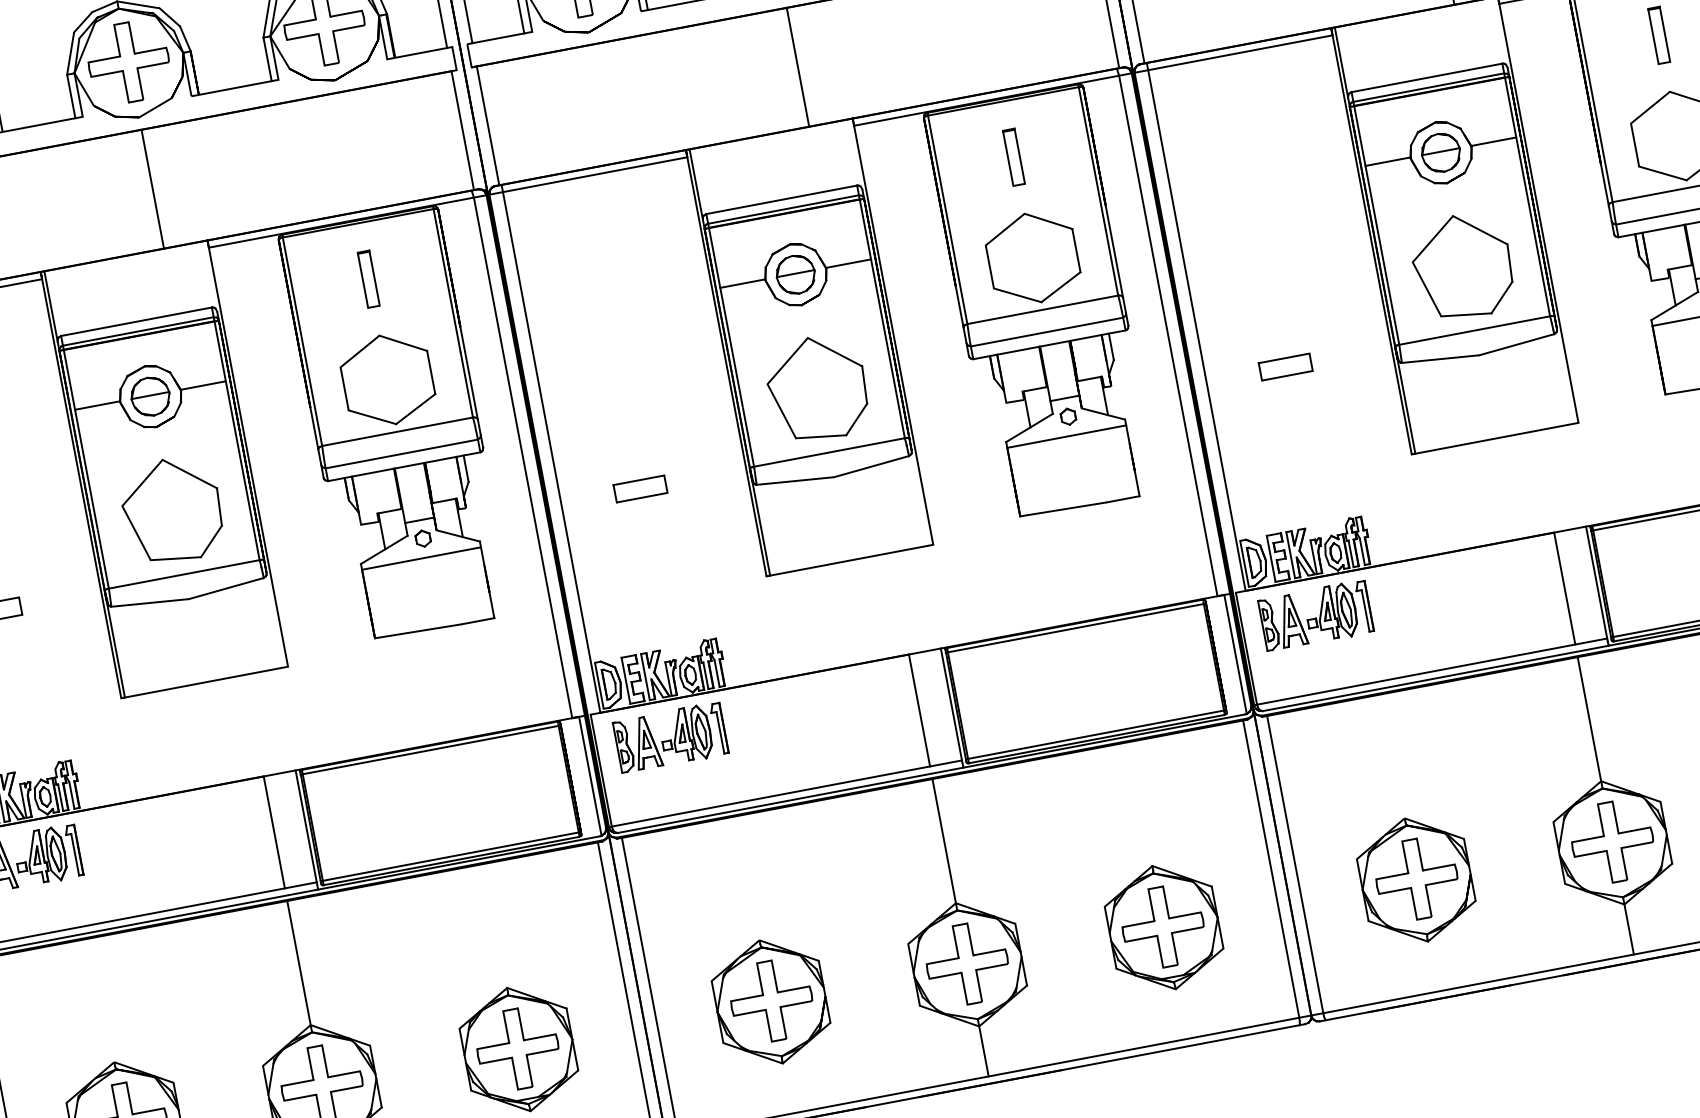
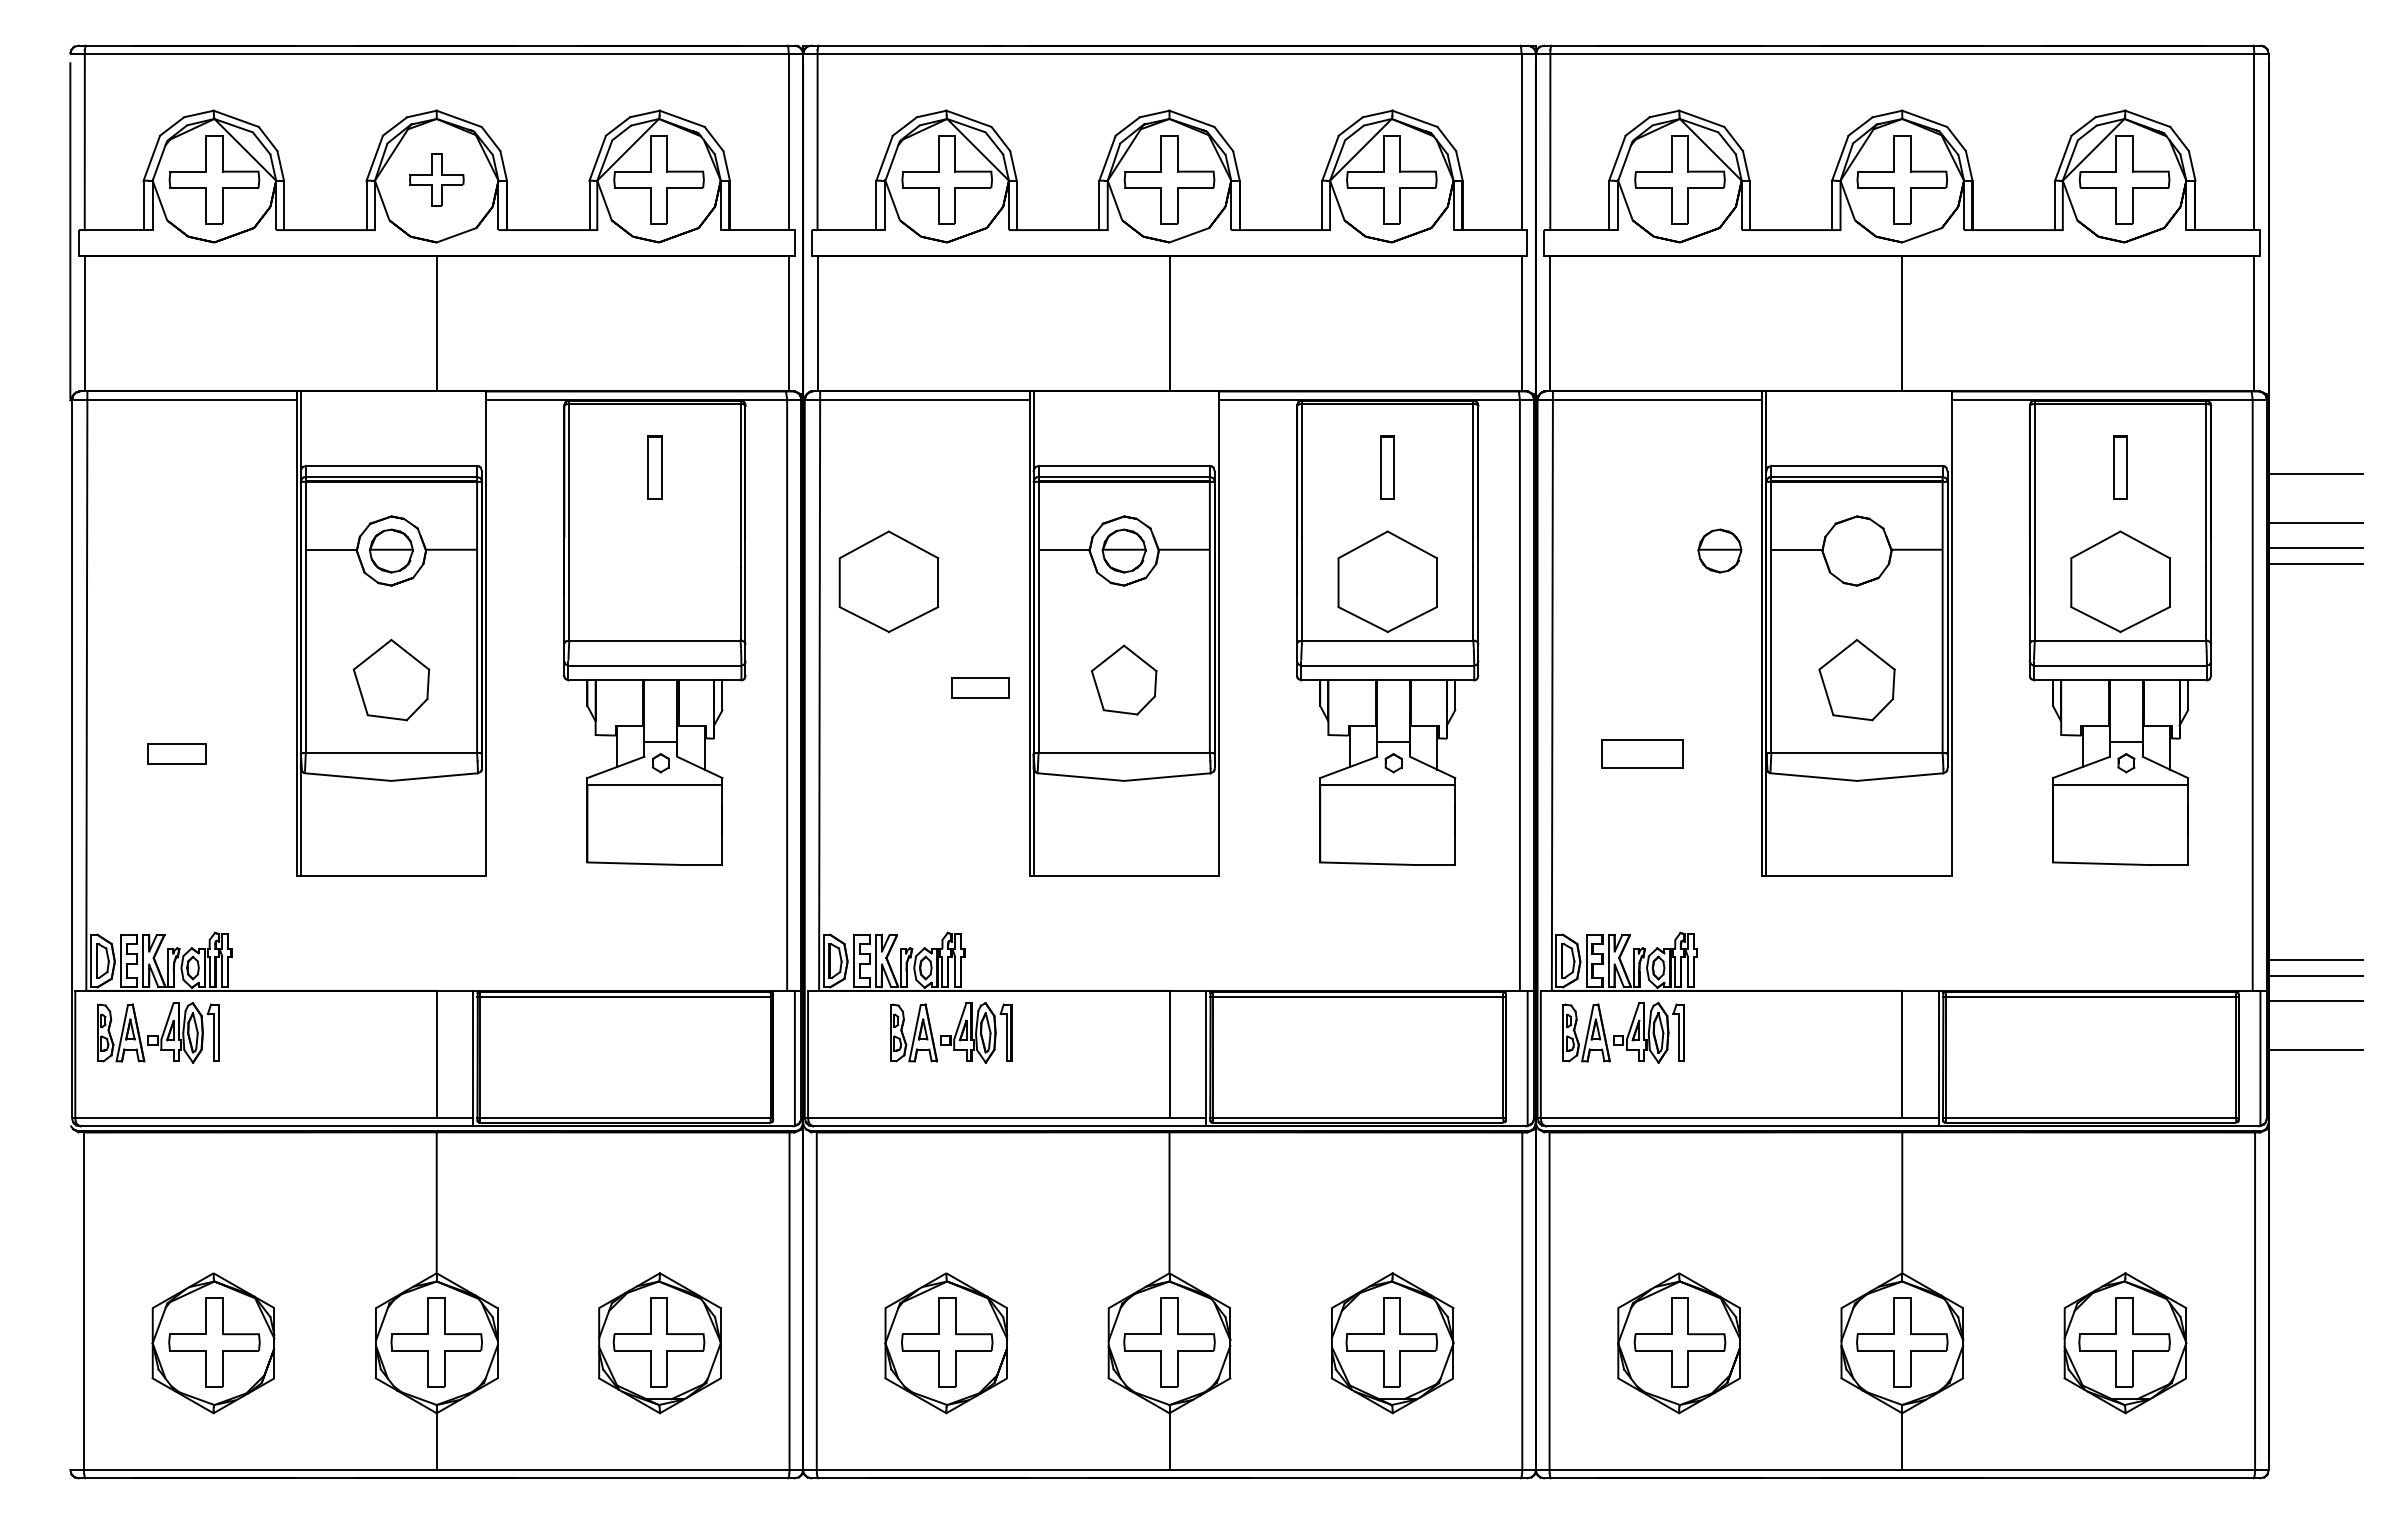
part: (128, 62) -> (436, 179), size x0.6
part: (1440, 152) -> (1719, 550), moved
part: (1462, 266) -> (1856, 679), size x0.7
part: (1285, 366) -> (1641, 753), size x1.4
part: (387, 379) -> (888, 581), moved
part: (816, 388) -> (1123, 679), size x0.6
part: (640, 488) -> (980, 687), moved
part: (172, 509) -> (391, 679), size x0.7
part: (671, 737) -> (951, 1032), moved

